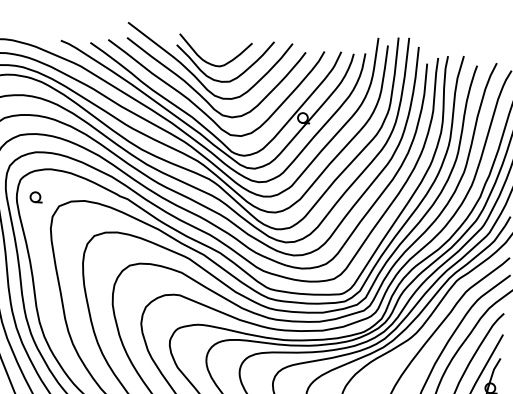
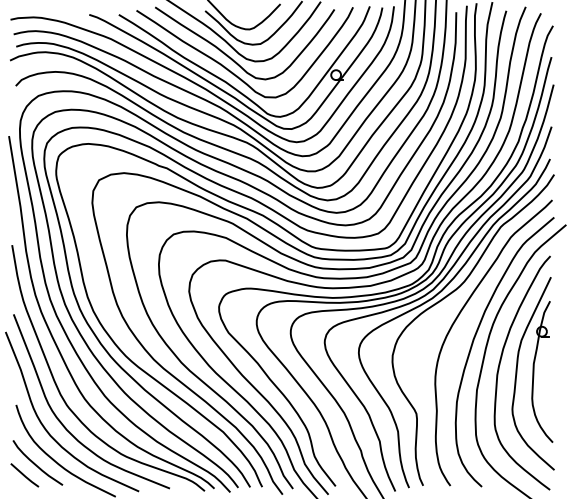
part: (36, 196) -> (75, 172), removed

